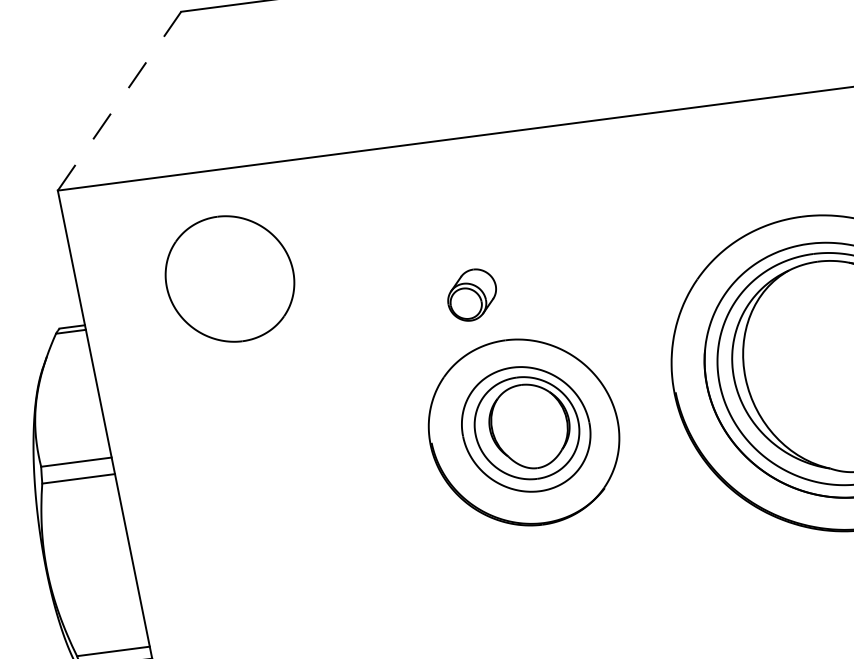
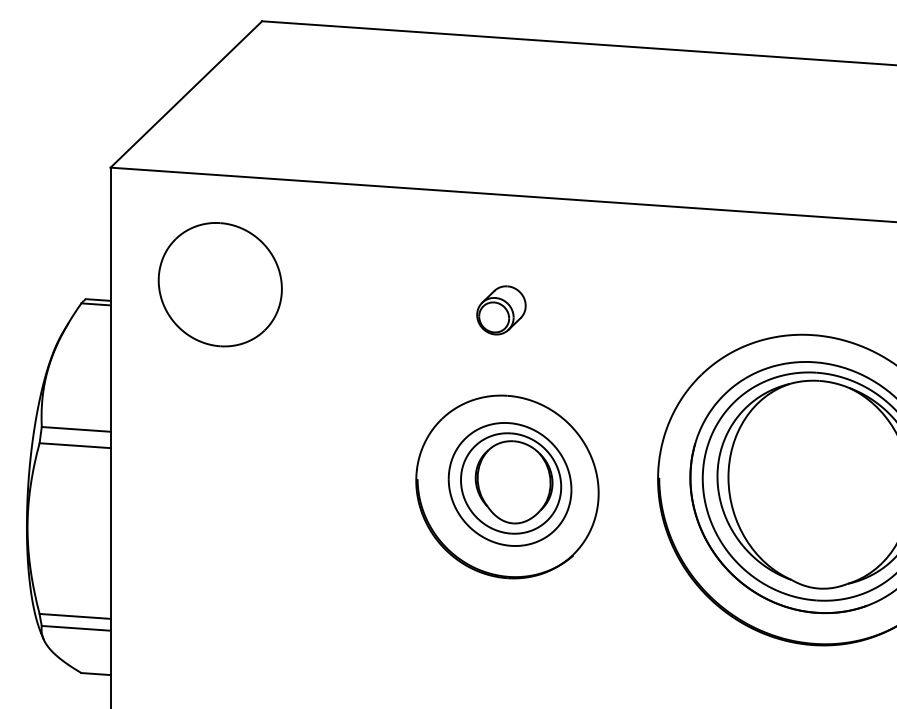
line: (119, 101) -> (186, 94), dashed -> solid
part: (229, 278) -> (219, 284), moved
part: (472, 295) -> (501, 310), moved

